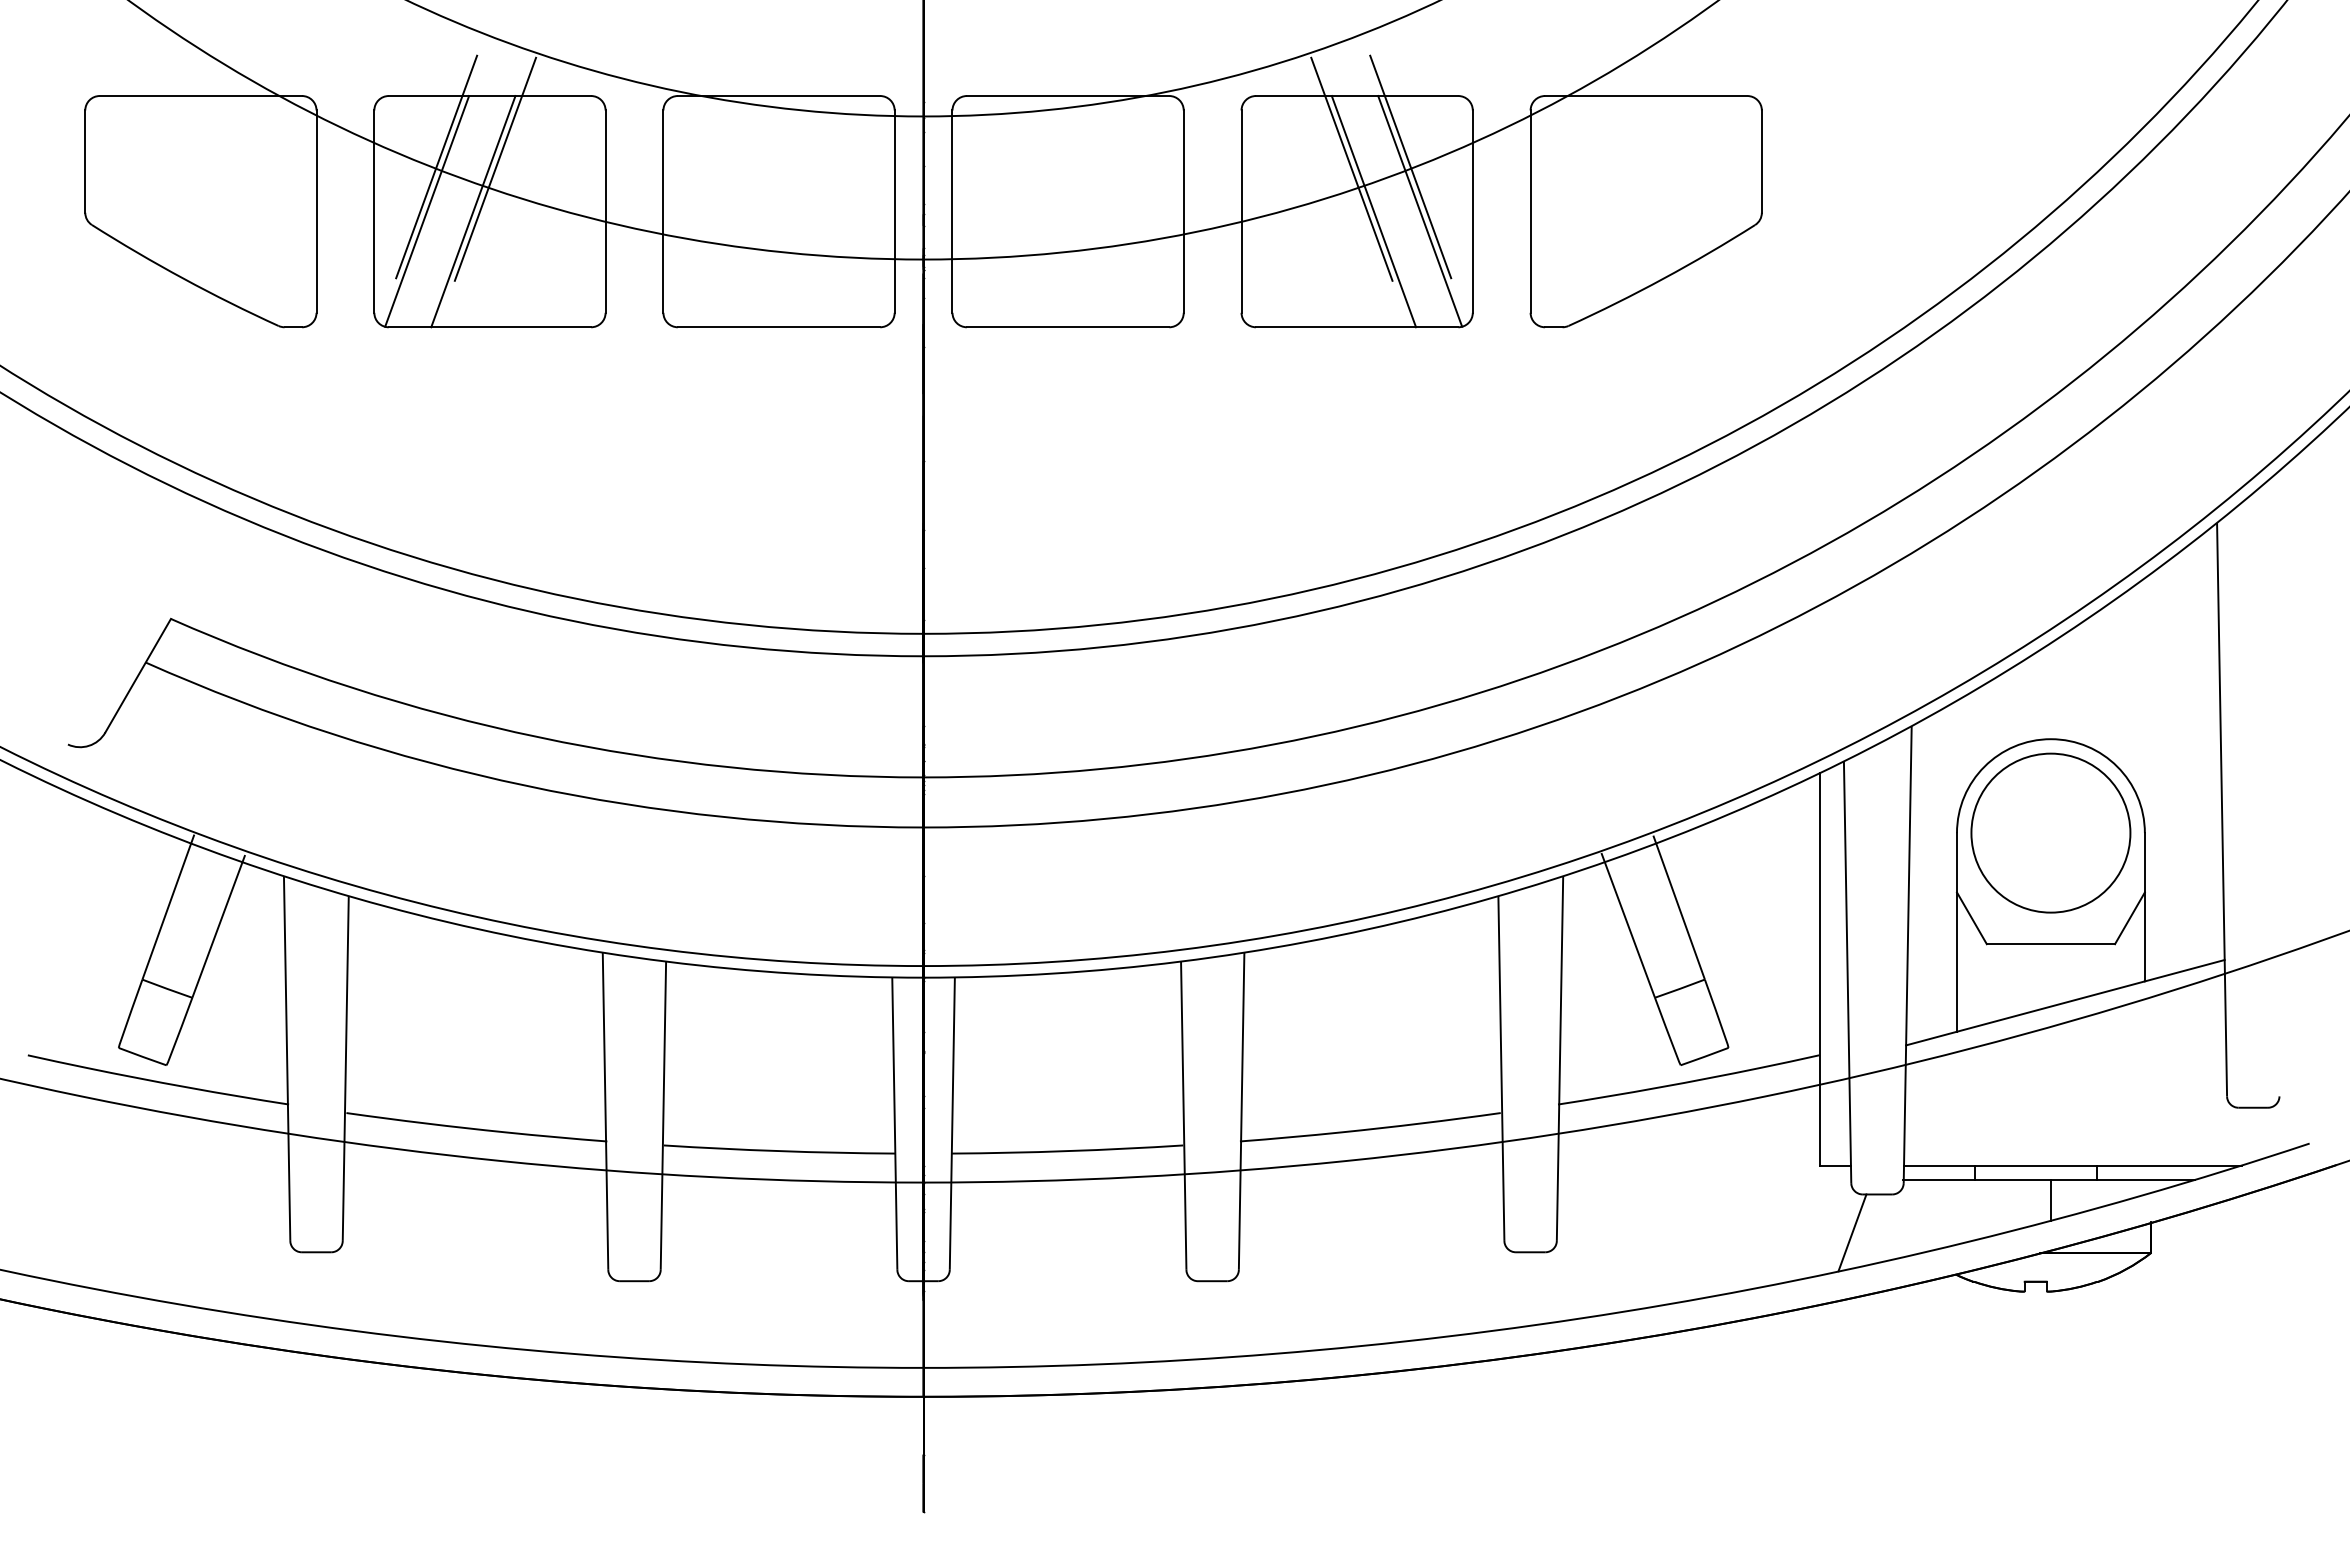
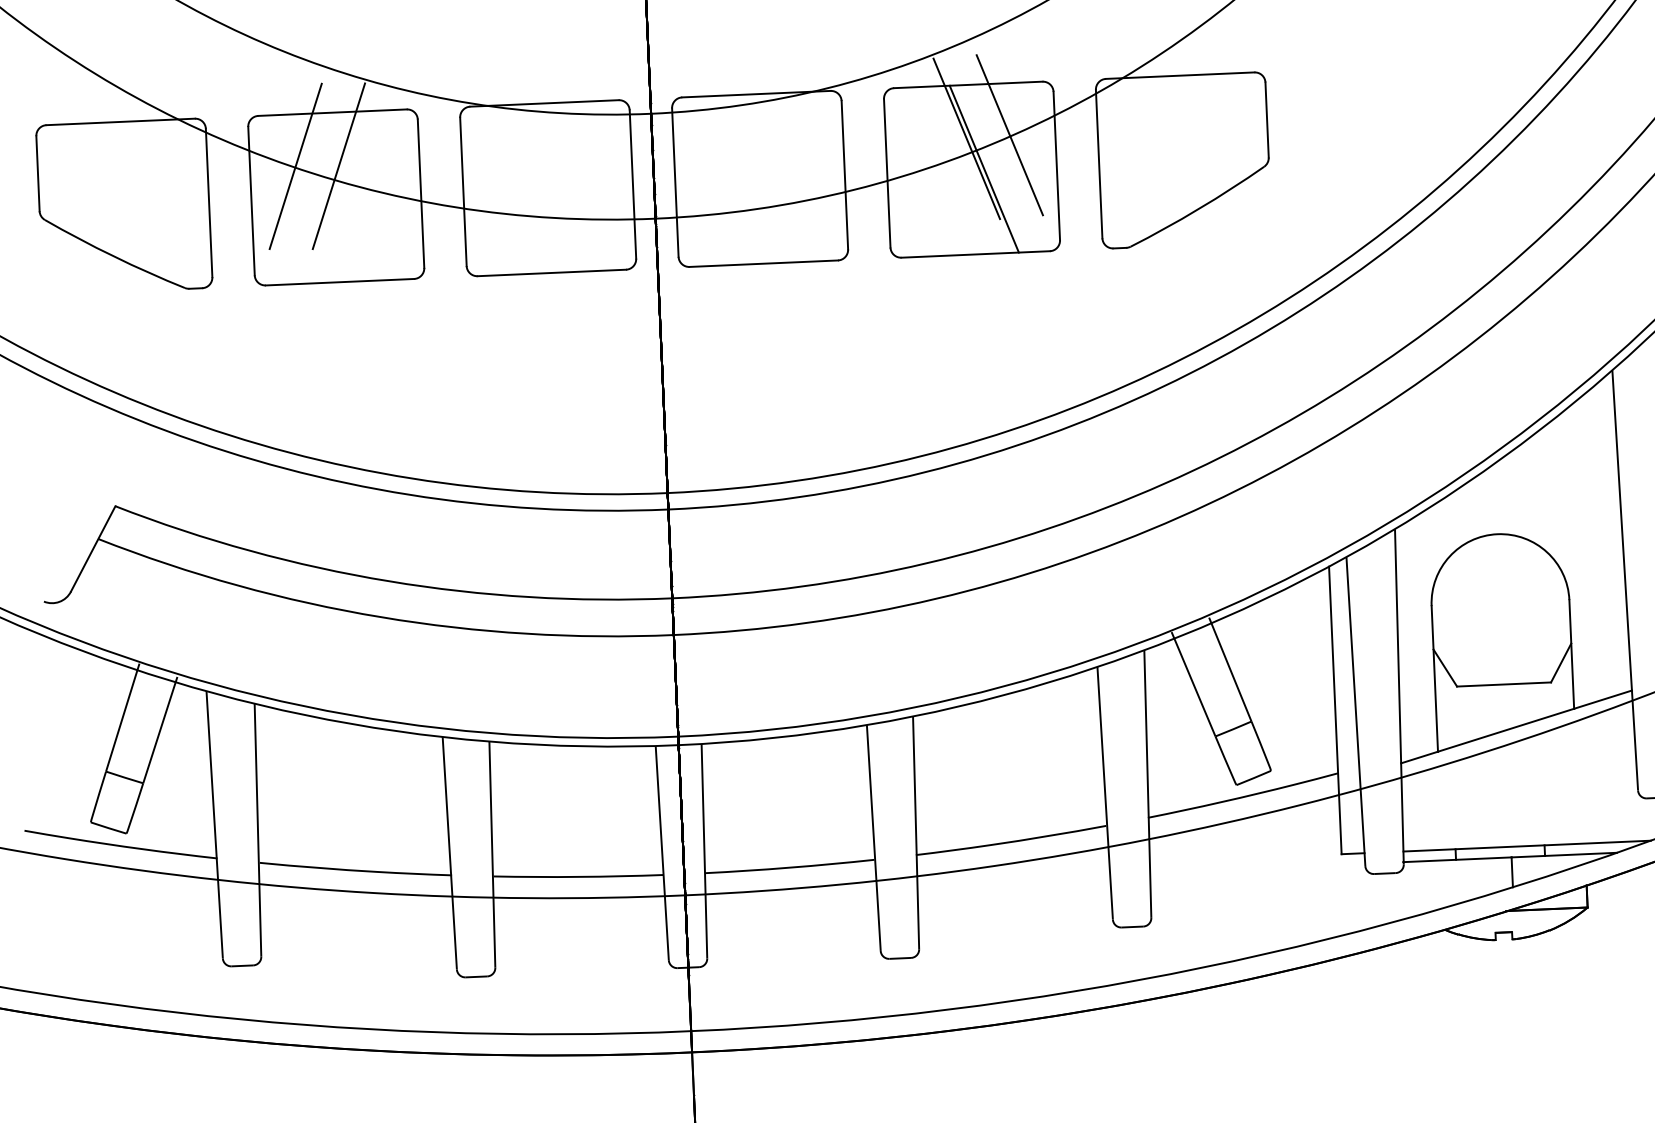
line: (427, 211) -> (290, 199), removed
line: (473, 211) -> (324, 197), removed
line: (1420, 211) -> (1018, 167), removed
circle: (2050, 832) -> (1500, 602), removed
line: (1852, 1232) -> (1367, 902), removed

